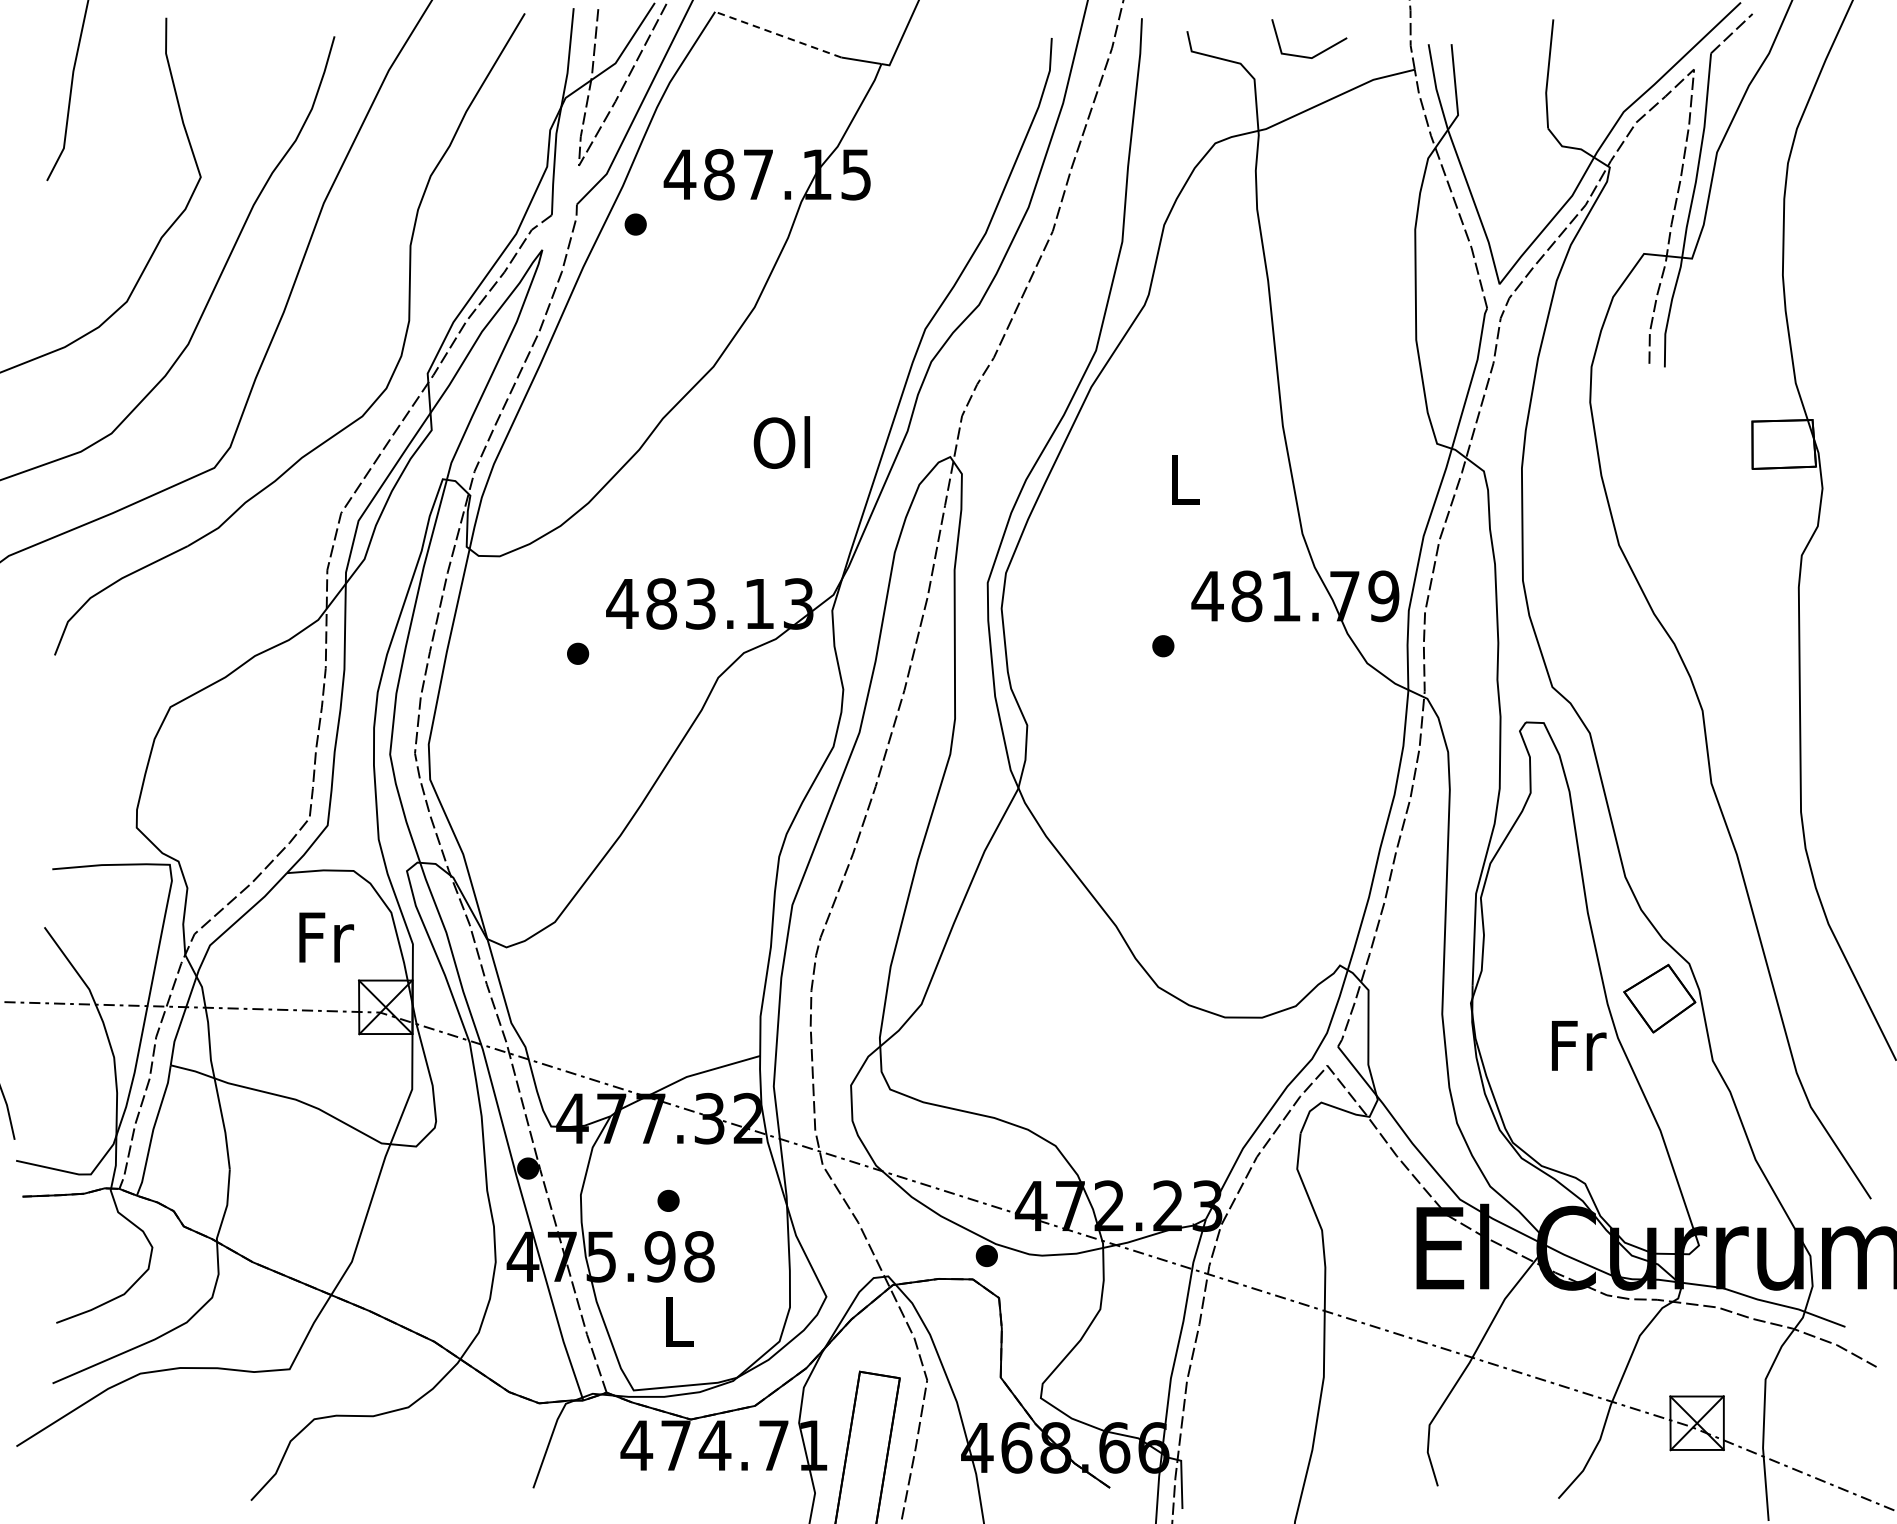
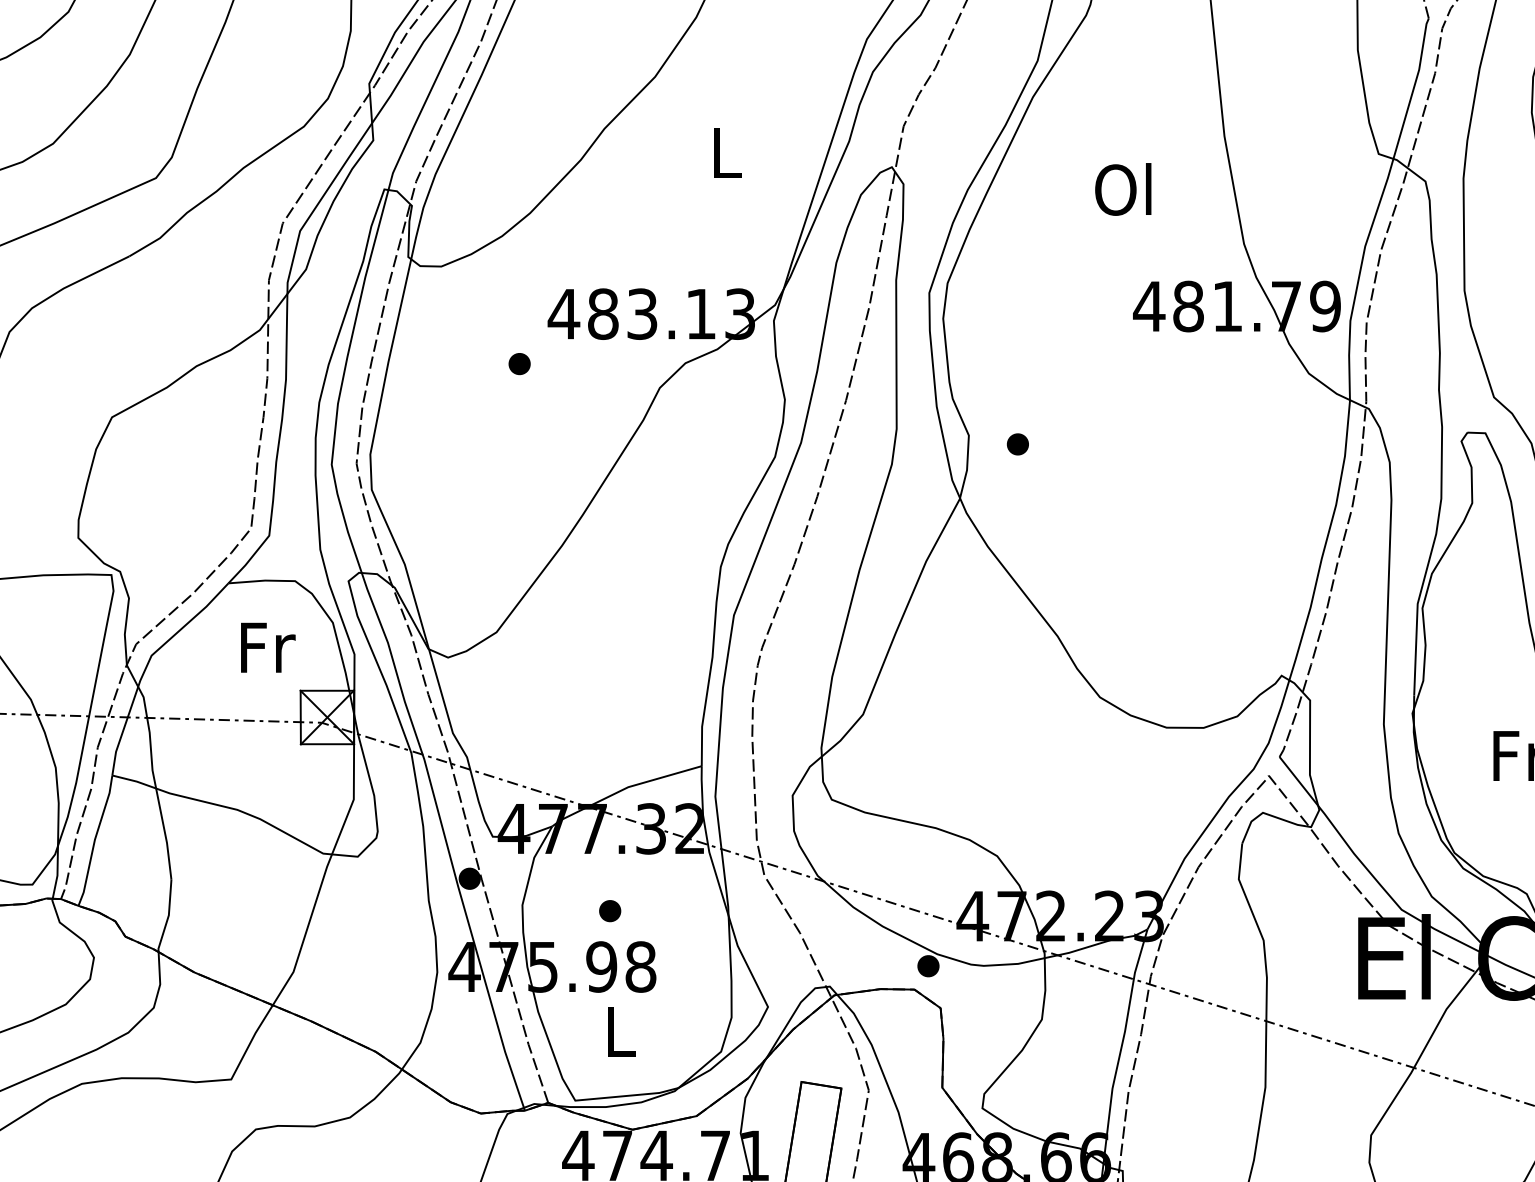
text: (781, 442) -> (723, 152), Ol -> L
text: (1181, 478) -> (1123, 188), L -> Ol
part: (1163, 646) -> (1018, 444), moved

